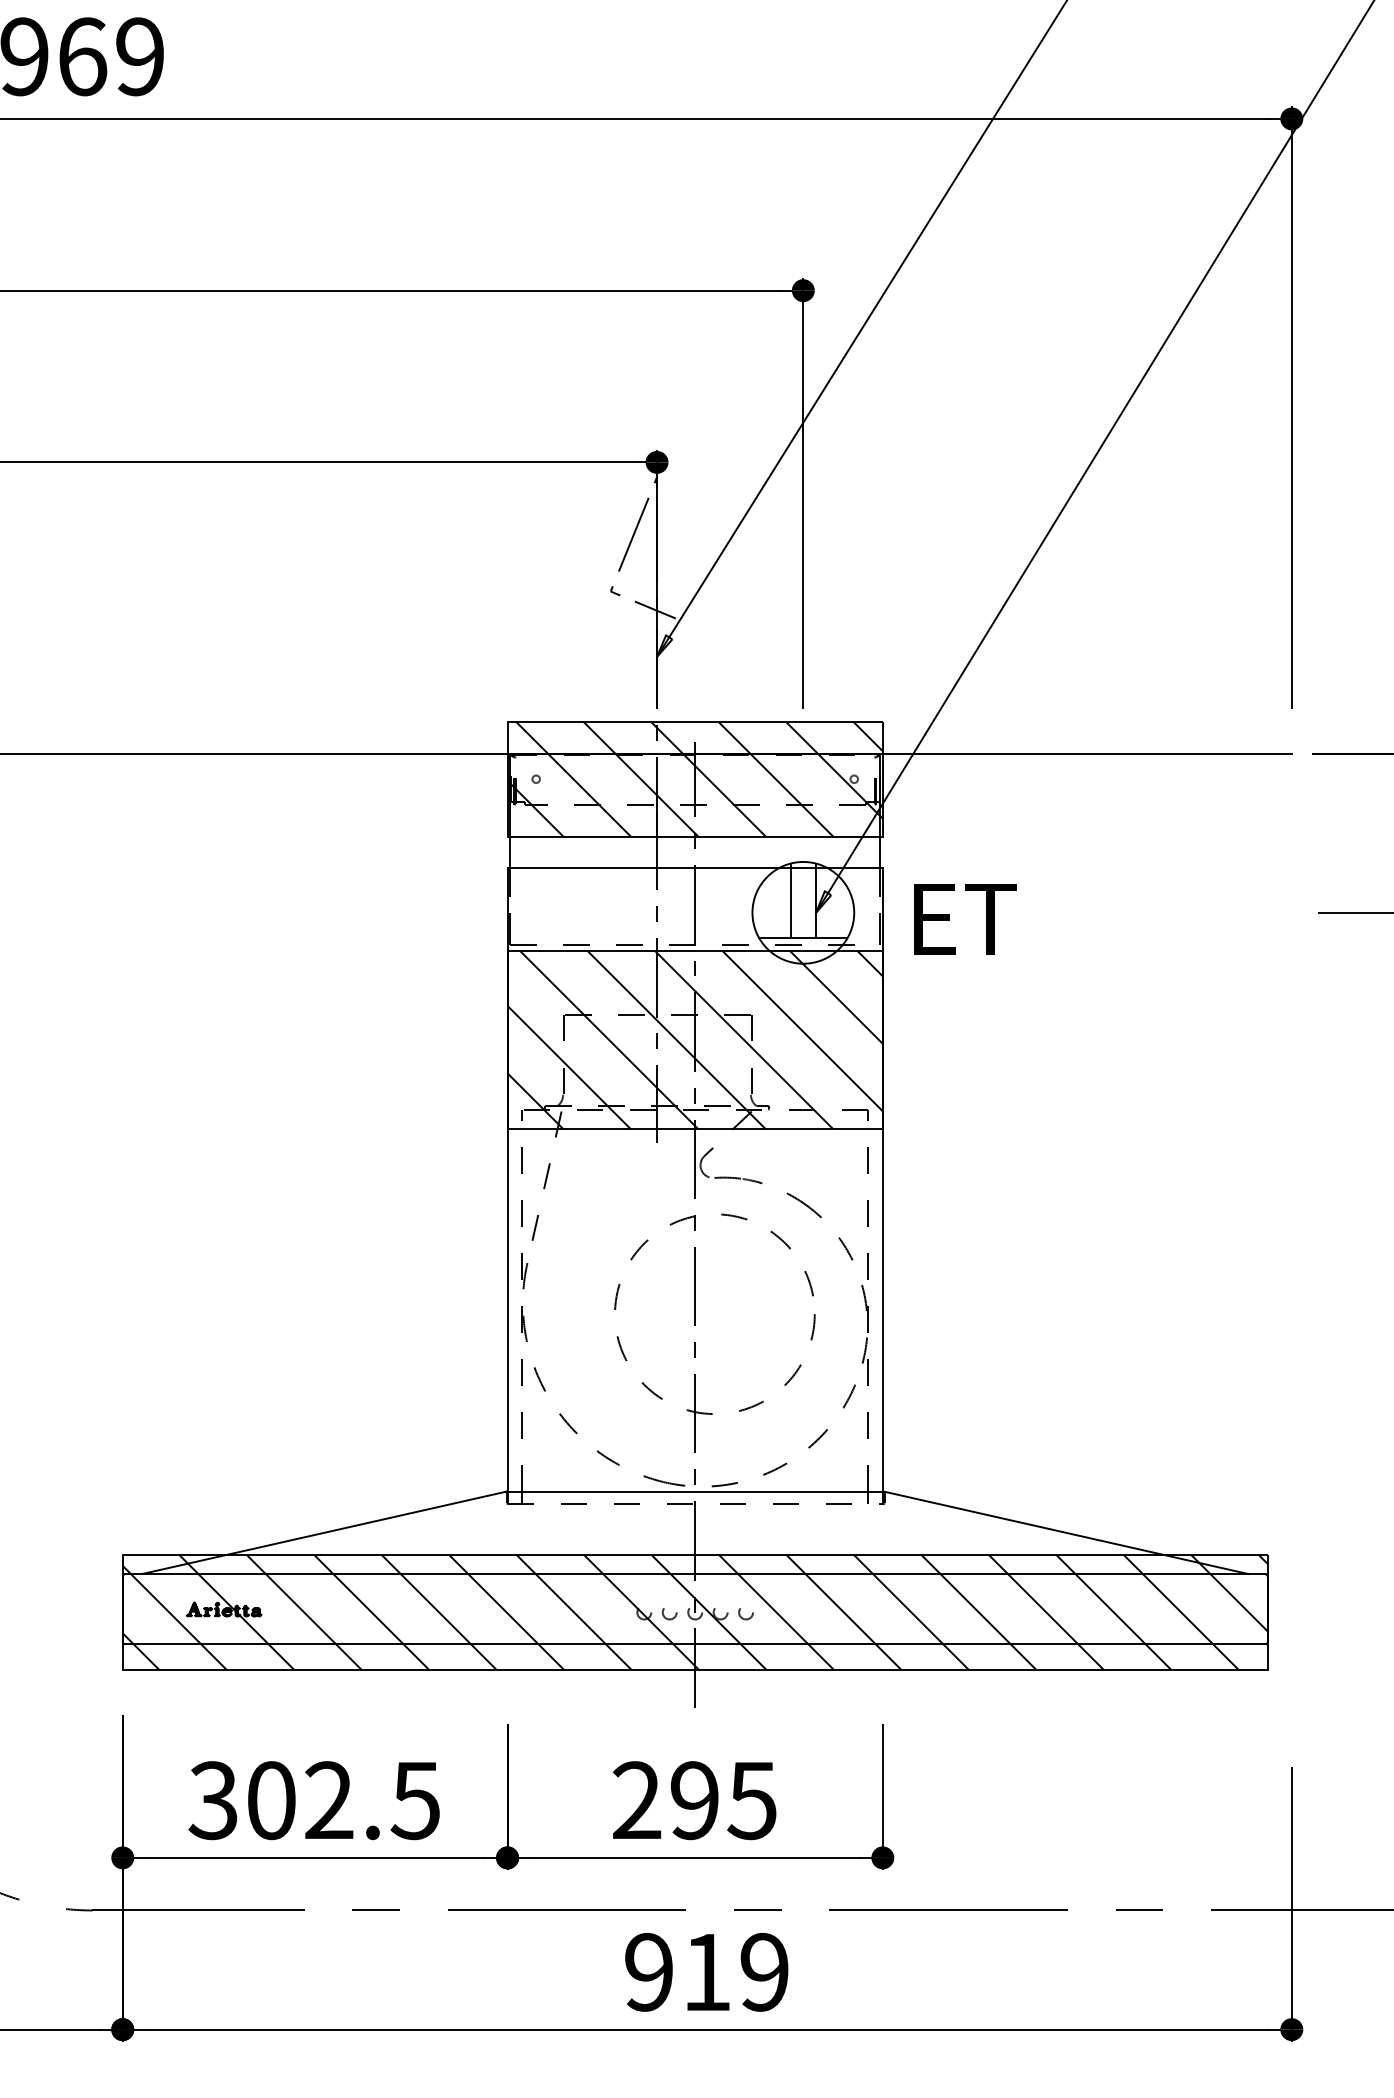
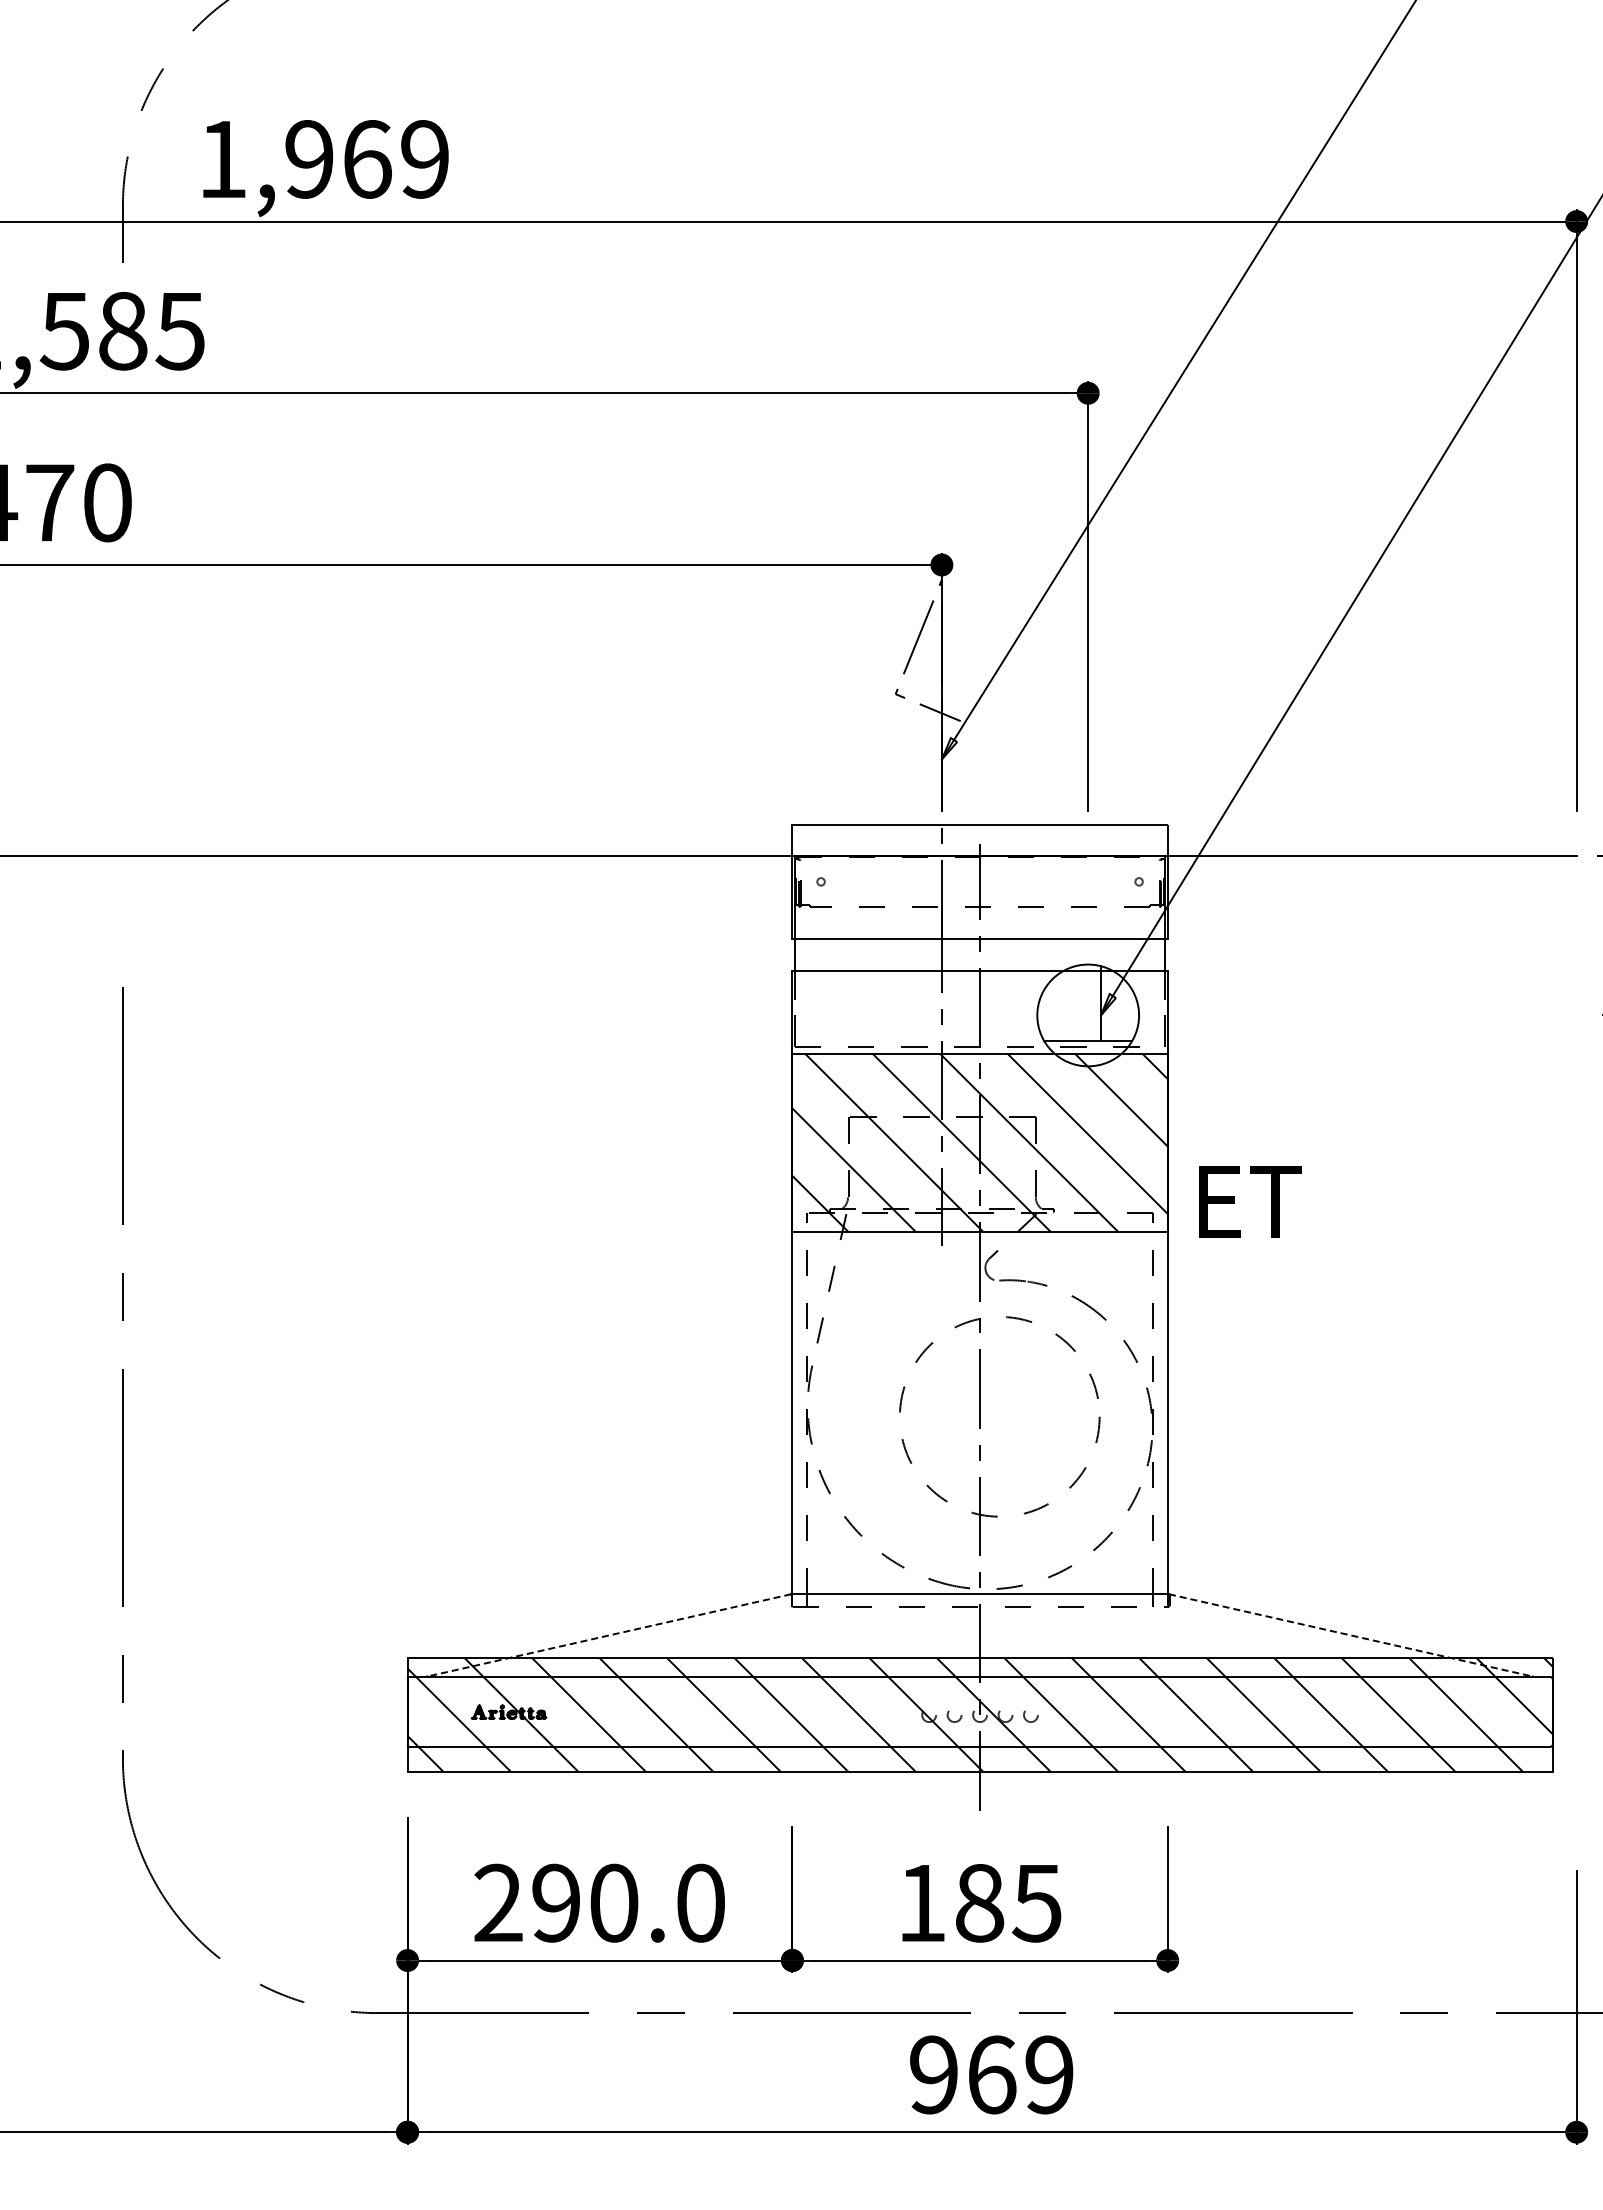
hatch: (694, 778) -> (979, 881), removed
line: (790, 900) -> (1075, 1003), removed
text: (965, 918) -> (1250, 1201), moved
line: (323, 1532) -> (608, 1635), solid -> dashed
line: (1066, 1532) -> (1351, 1635), solid -> dashed
text: (313, 1799) -> (598, 1902), 302.5 -> 290.0
text: (665, 1799) -> (950, 1902), 295 -> 185
text: (707, 1971) -> (992, 2074), 919 -> 969

